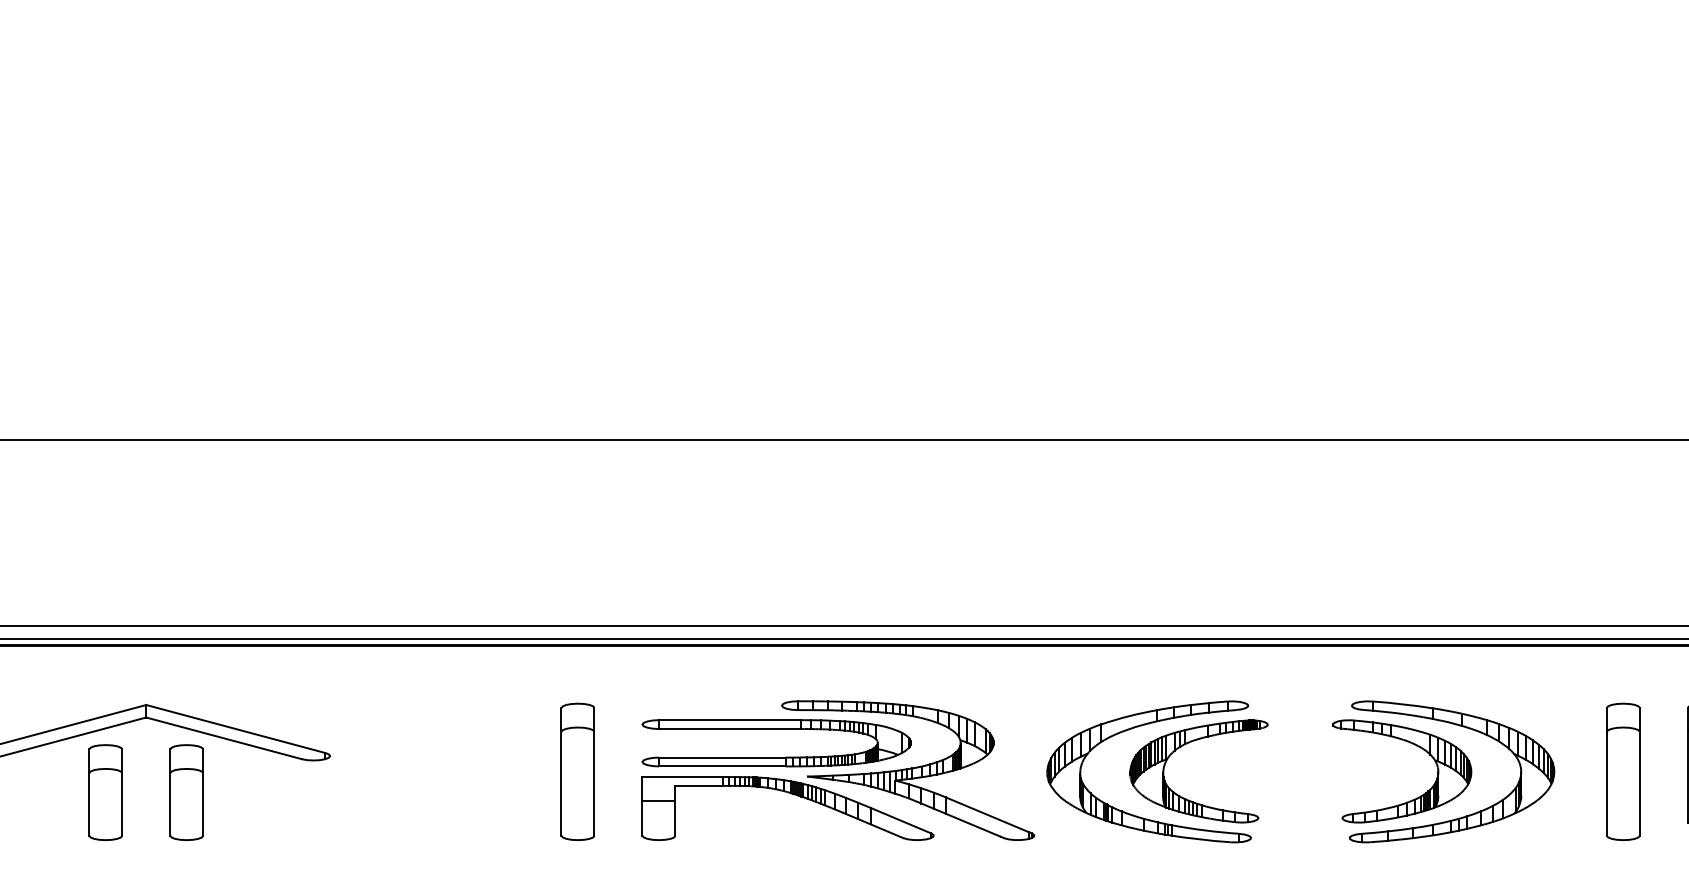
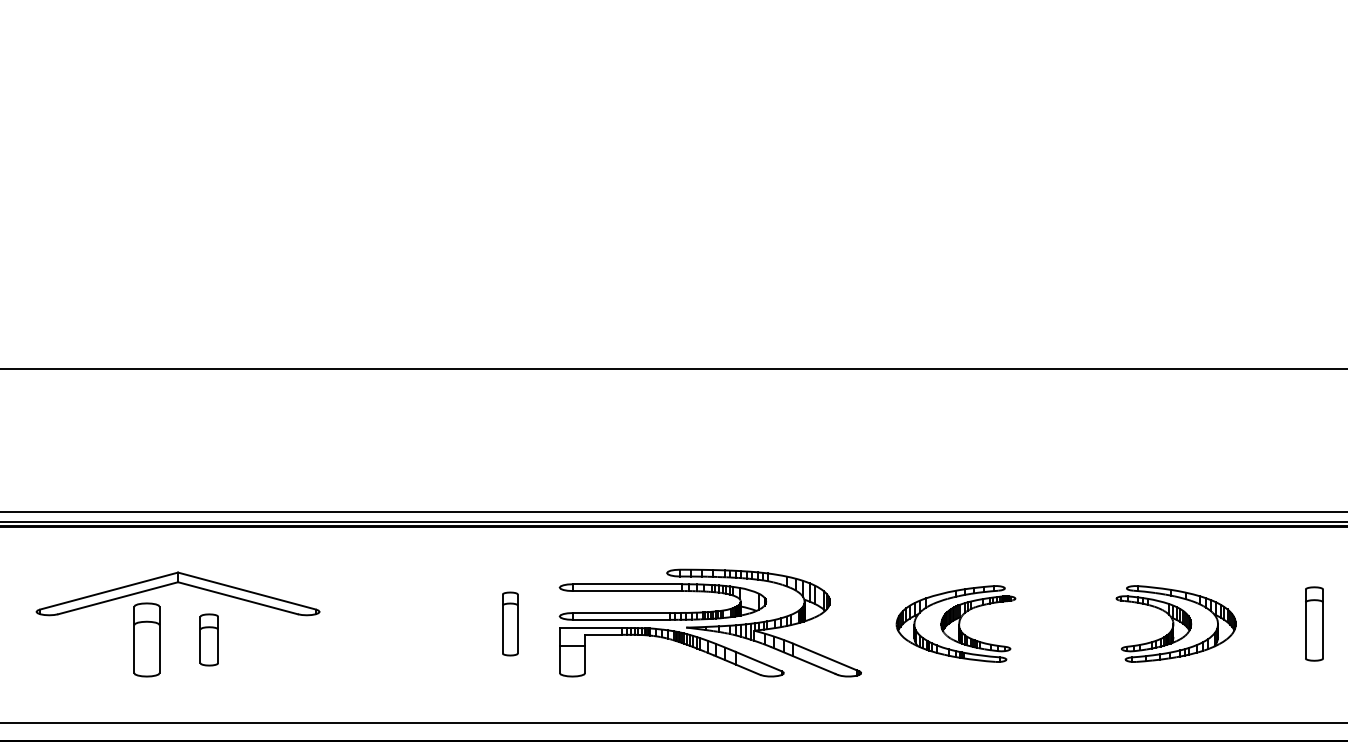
part: (578, 771) -> (510, 623), size x0.6
part: (1156, 771) -> (955, 623), size x0.7
part: (1444, 771) -> (1176, 623), size x0.7
part: (1623, 771) -> (1314, 623), size x0.7
part: (187, 791) -> (209, 639), size x0.7

